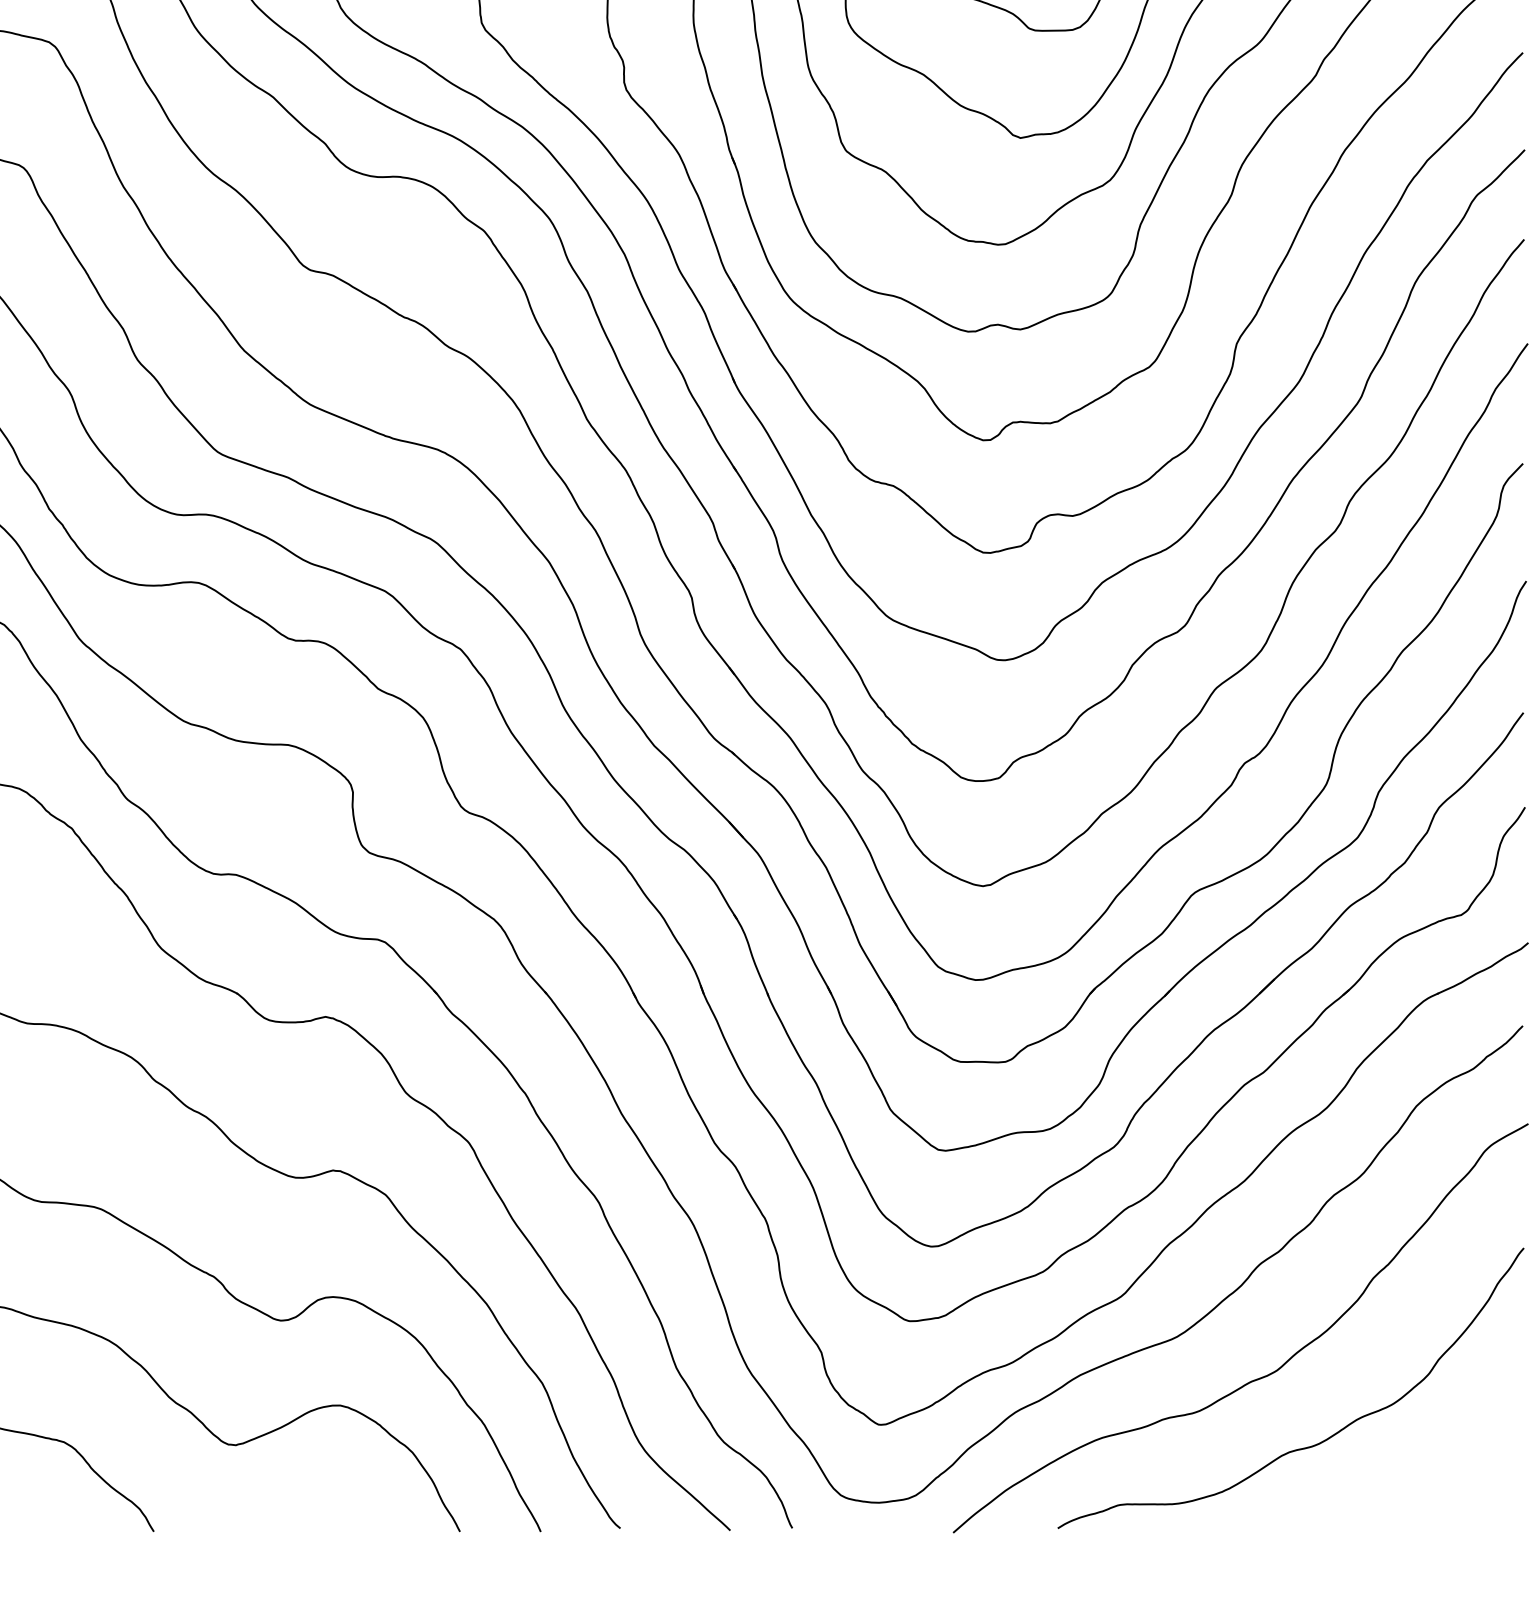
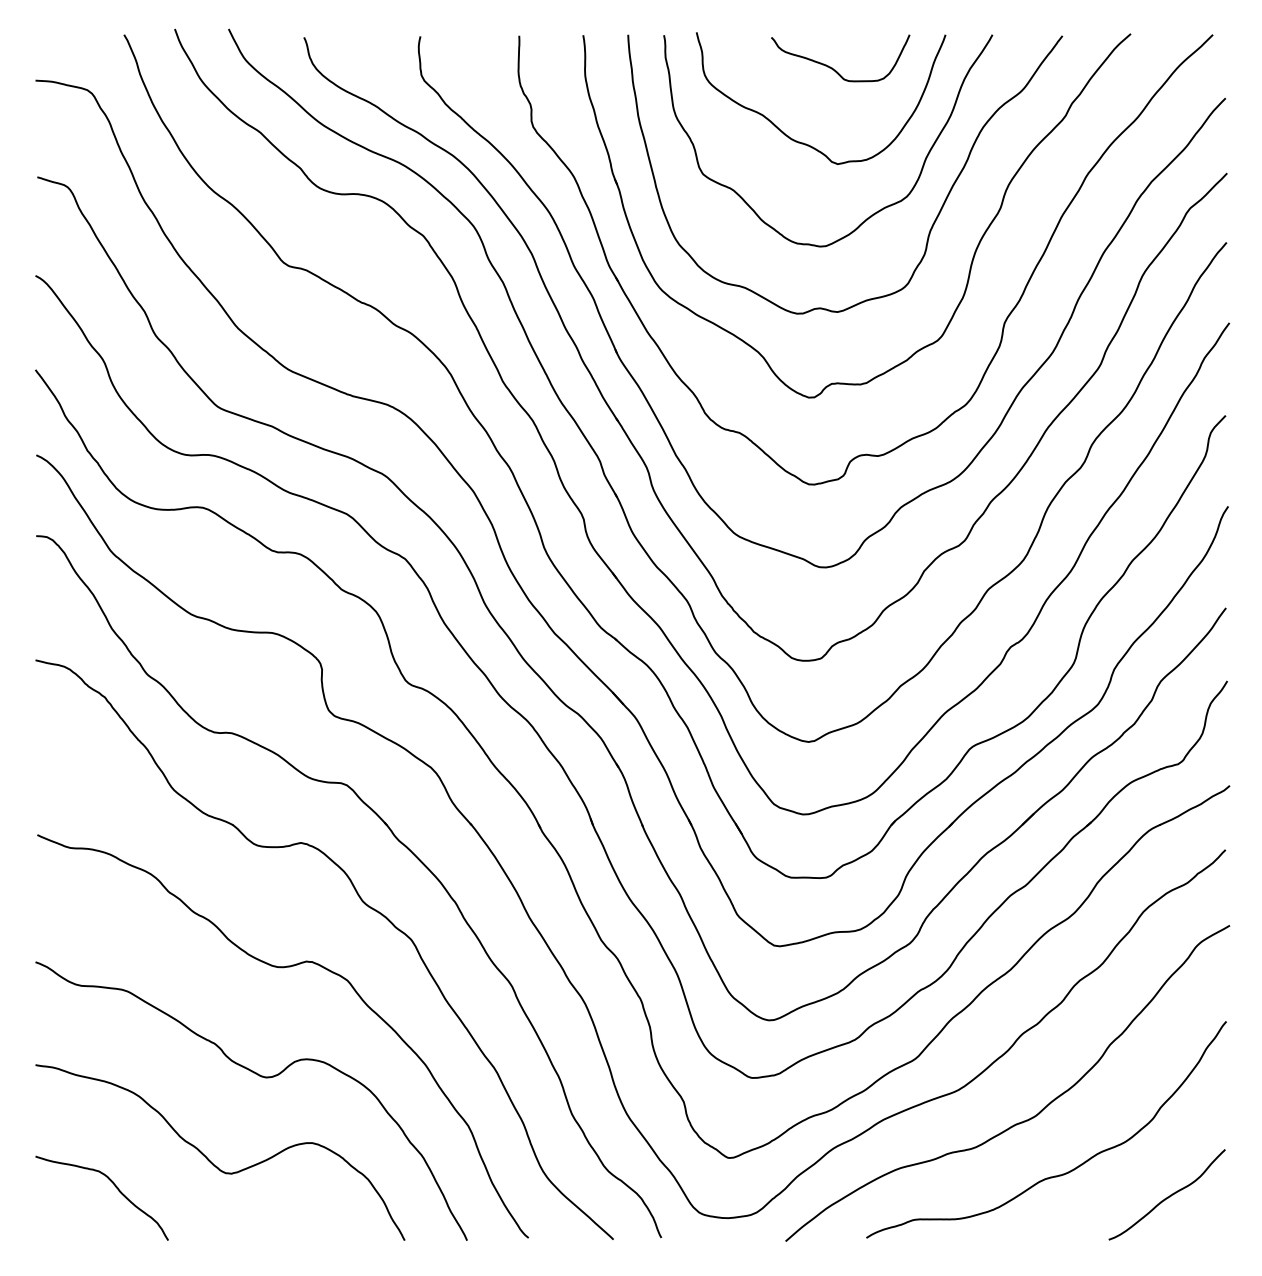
curve: (1447, 1474) -> (1167, 1196), added

